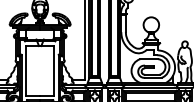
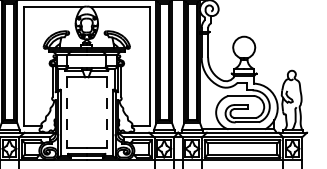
line: (25, 71) -> (66, 113), solid -> dashed
line: (54, 71) -> (106, 113), solid -> dashed

